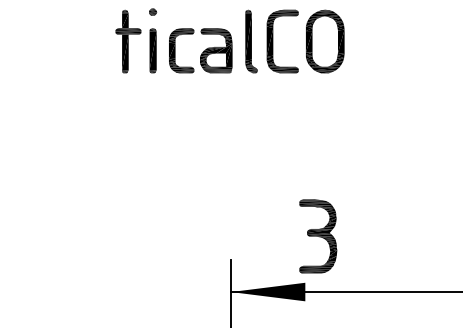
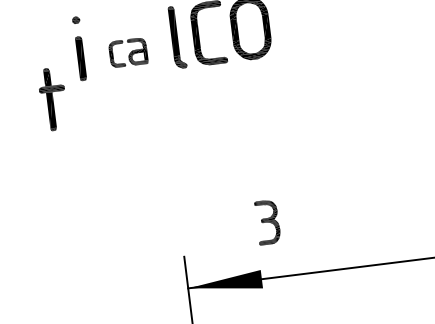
part: (128, 41) -> (53, 99), moved
part: (200, 50) -> (128, 52), size x0.6
part: (318, 236) -> (268, 222), size x0.6

